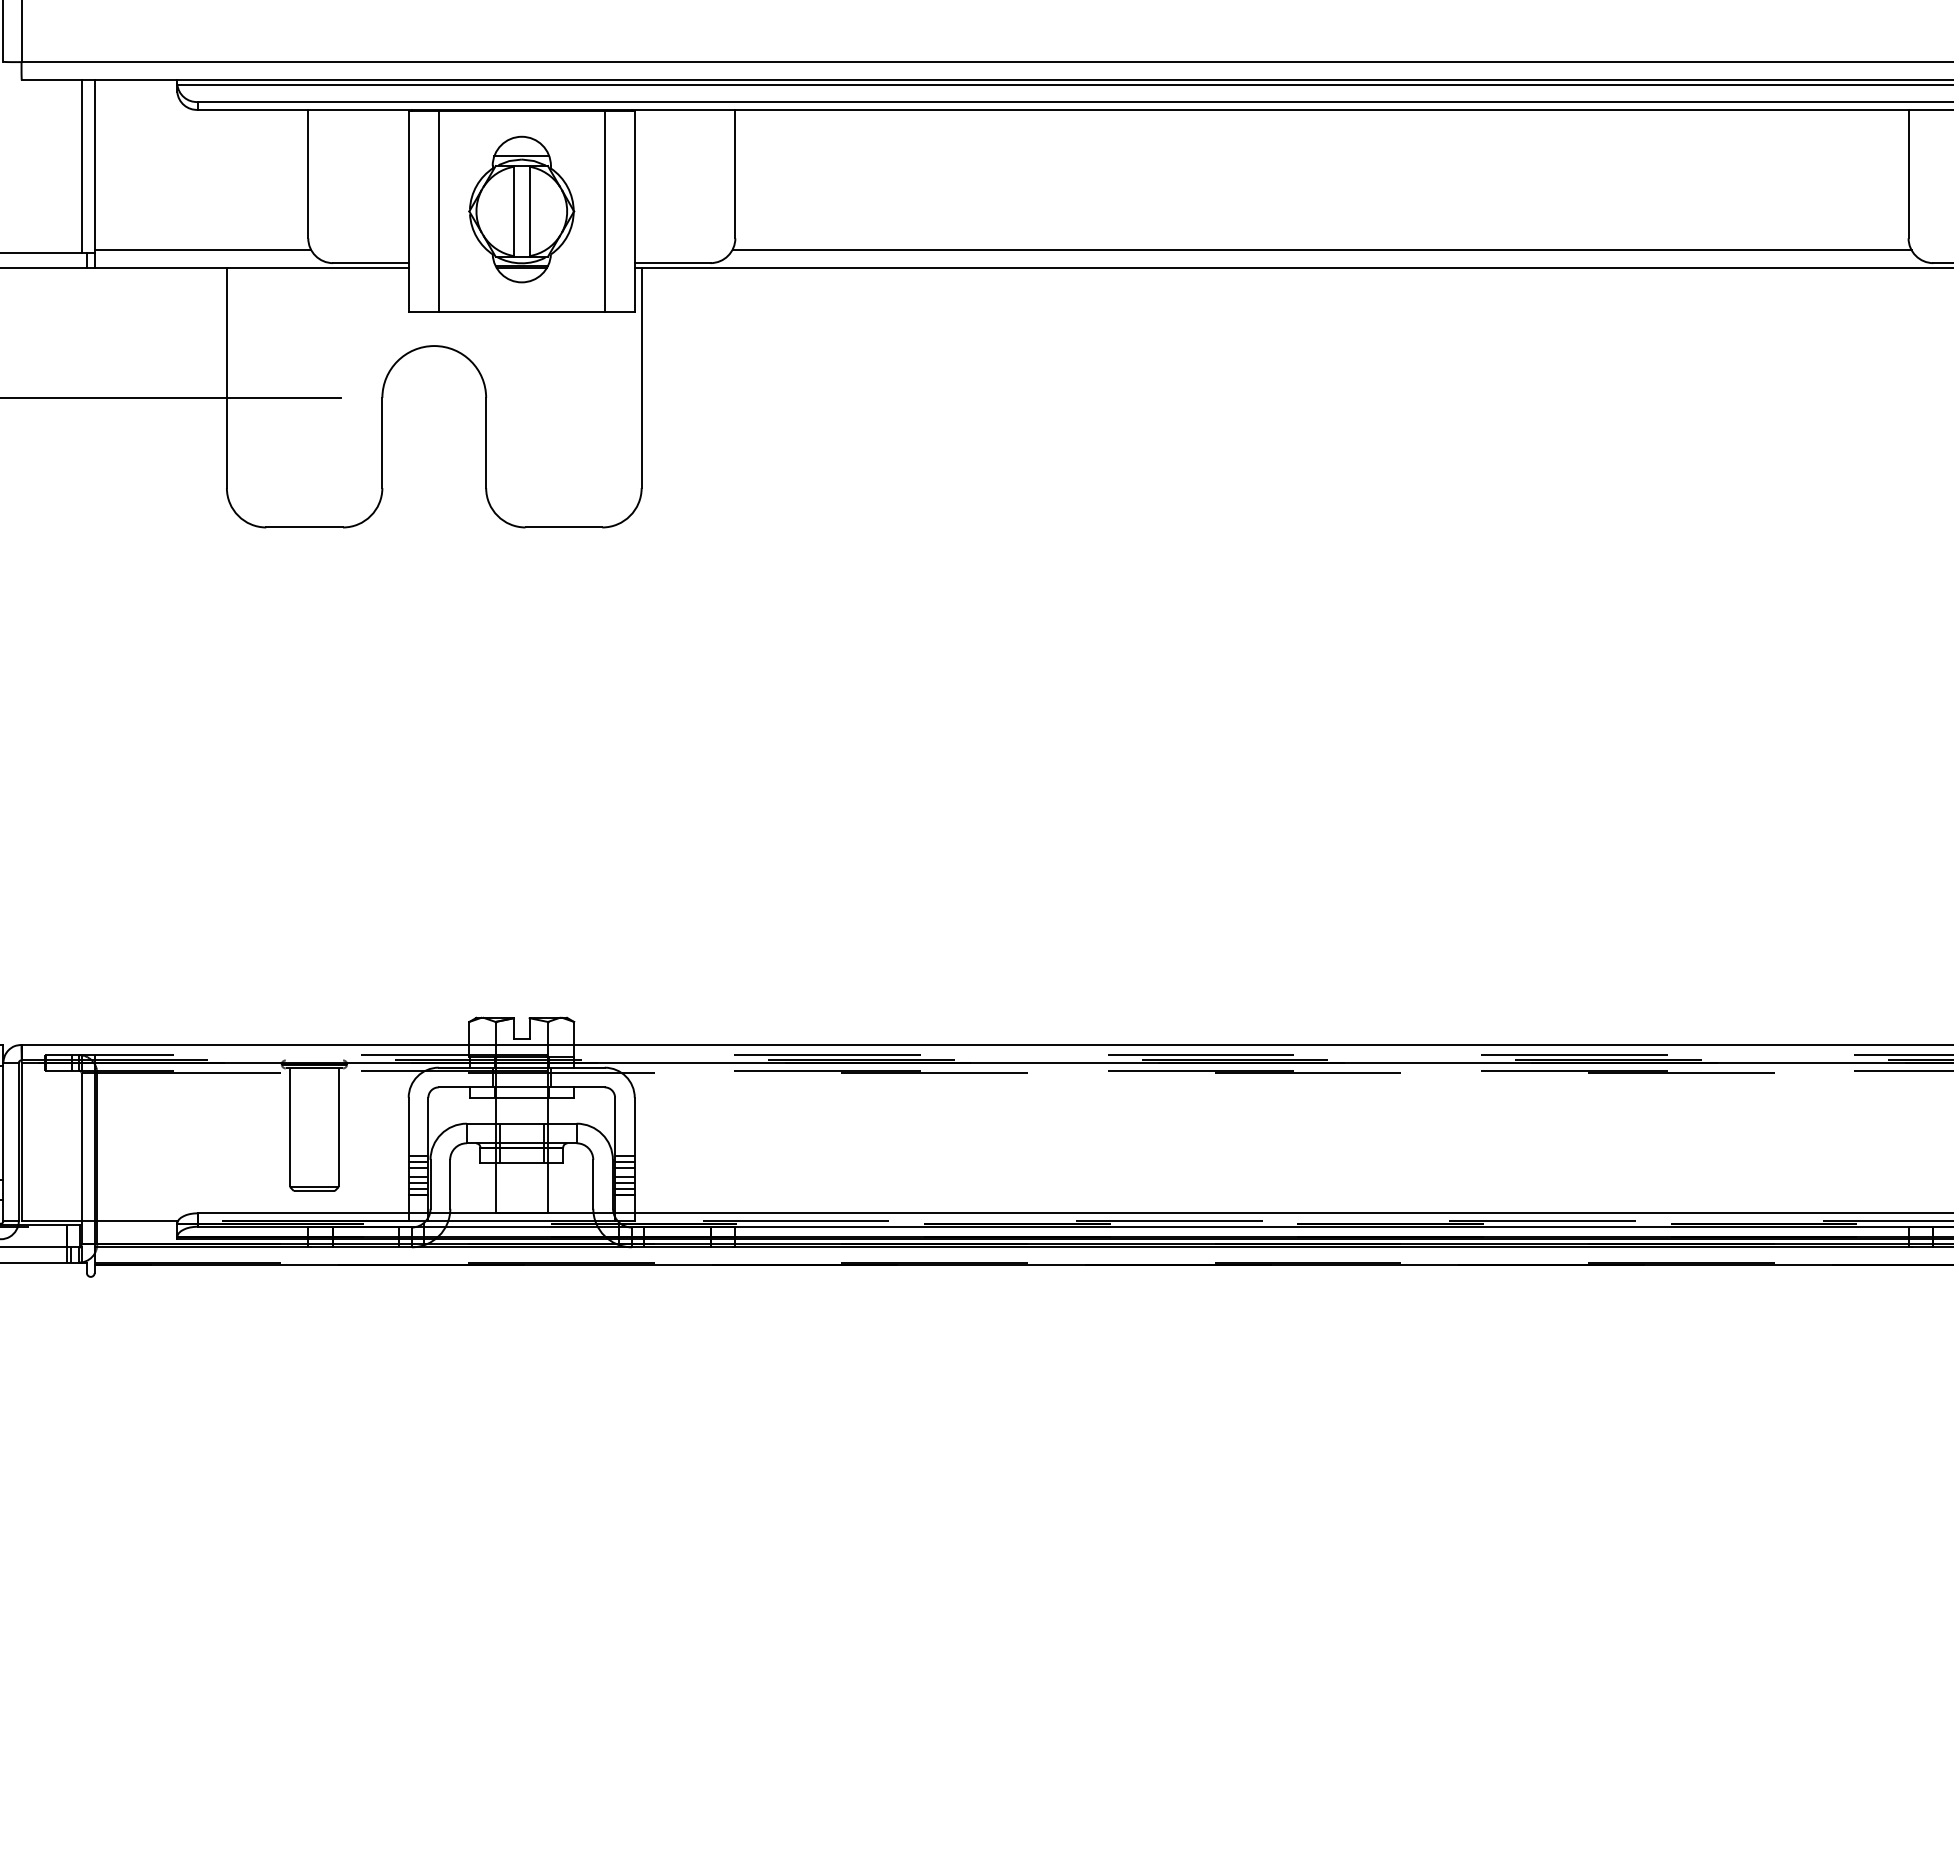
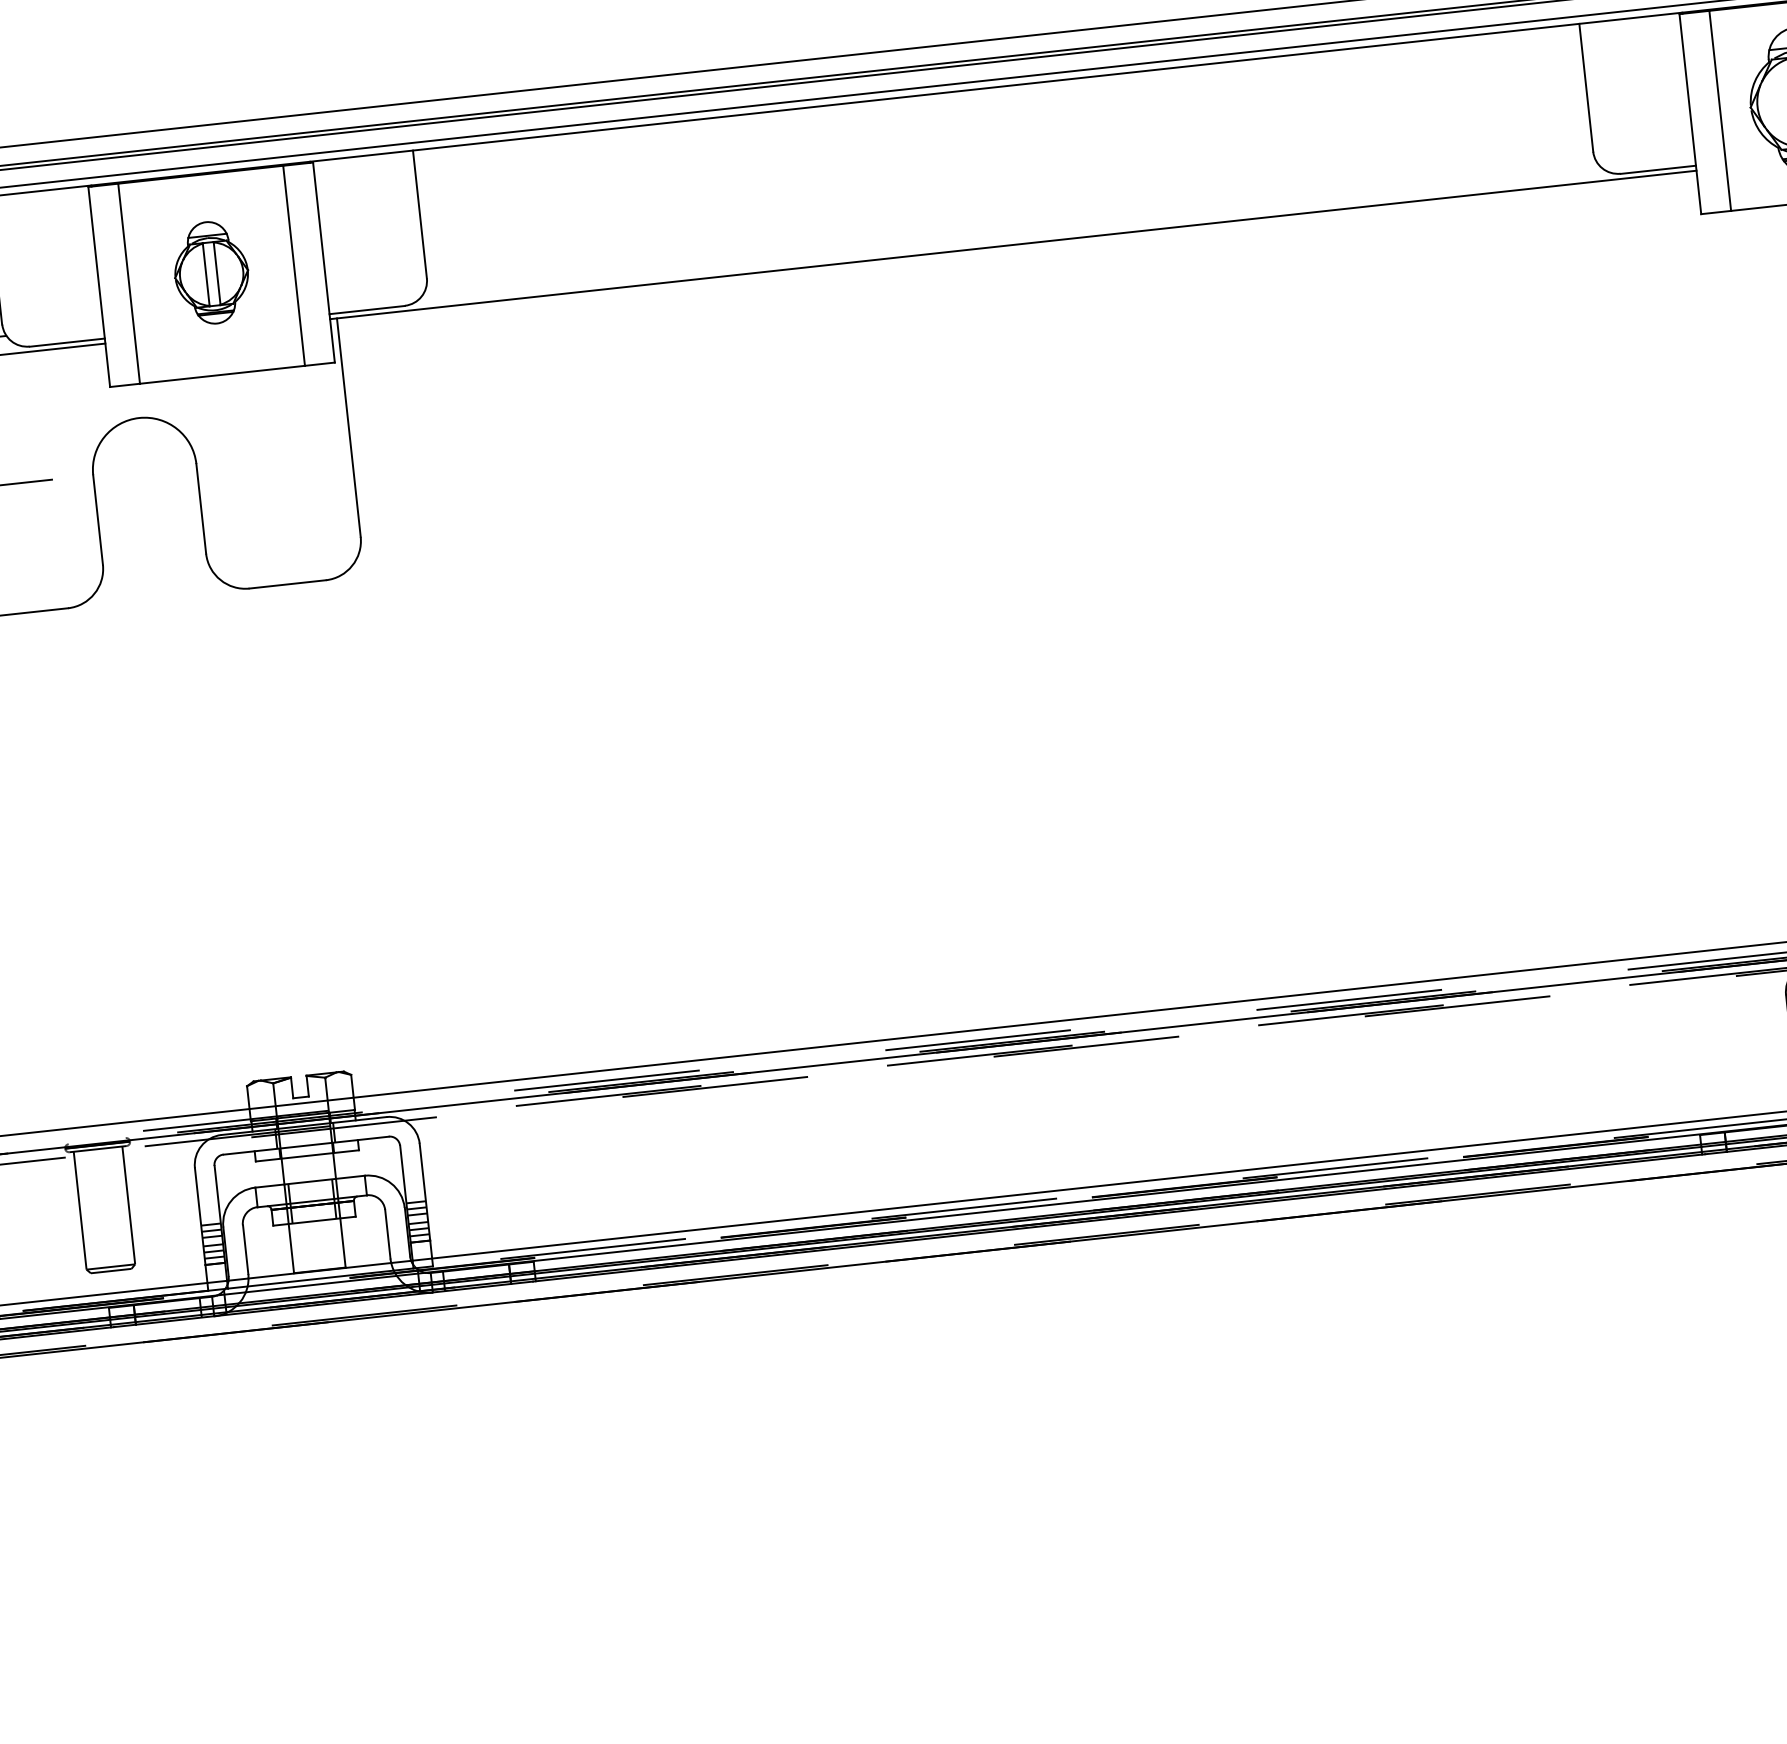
part: (521, 209) -> (211, 272), size x0.7
line: (1321, 250) -> (1010, 227), removed

